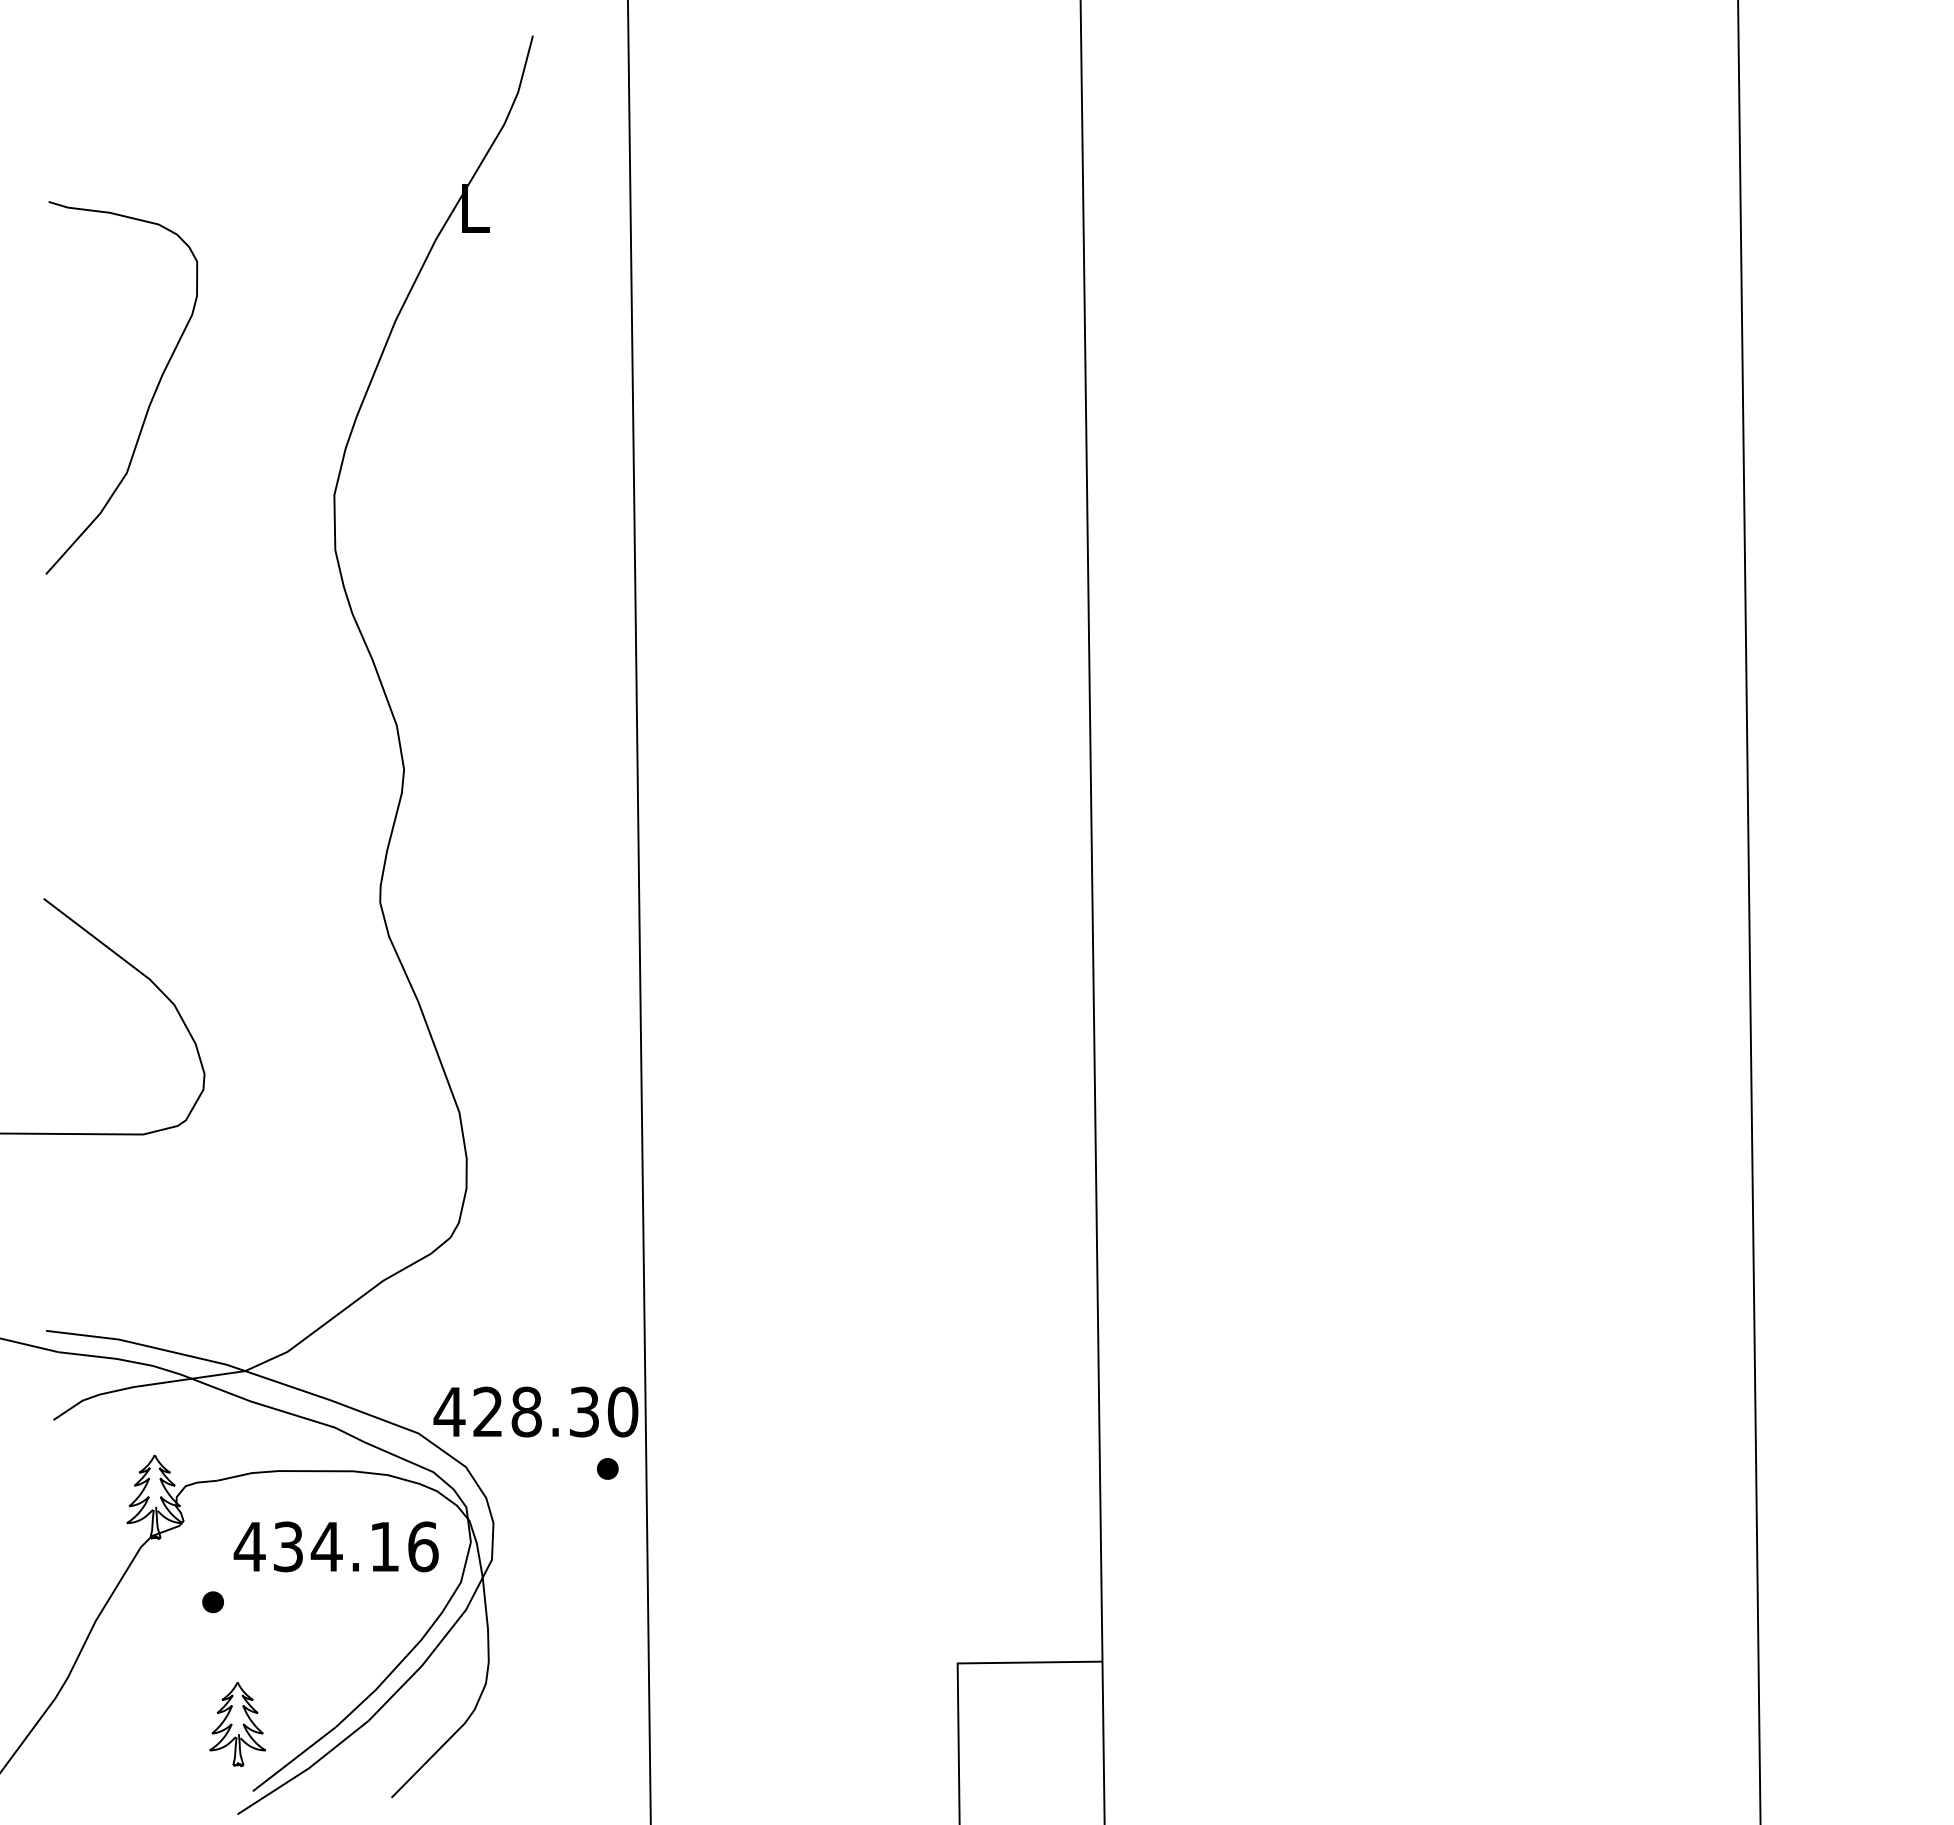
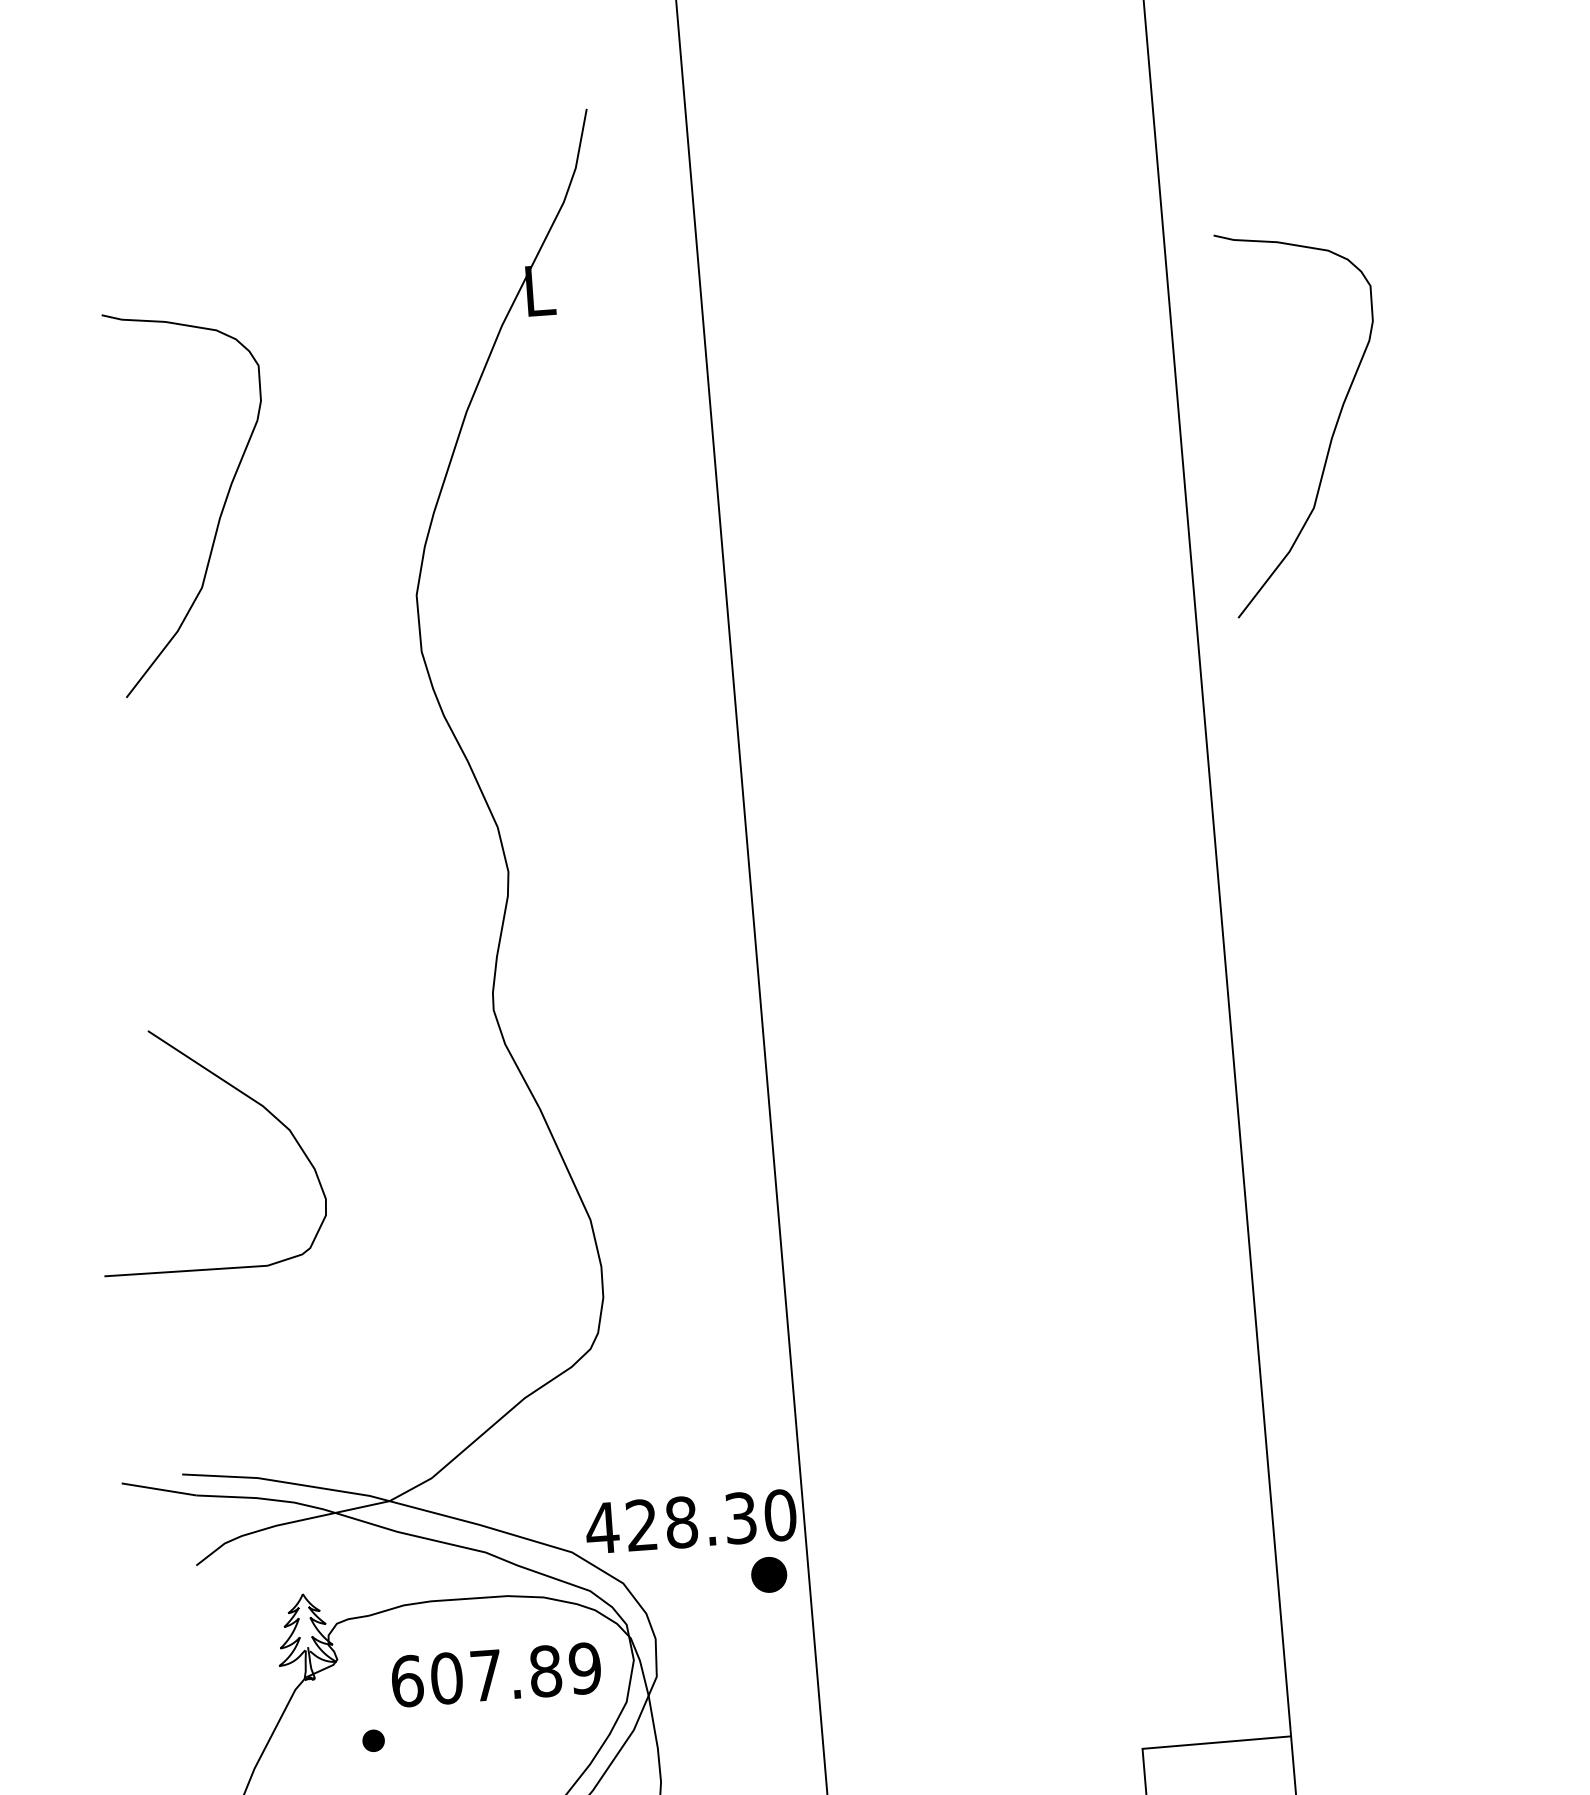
curve: (1233, 400) -> (1332, 431), added
part: (607, 1468) -> (768, 1574), size x1.6
text: (335, 1546) -> (495, 1674), 434.16 -> 607.89

